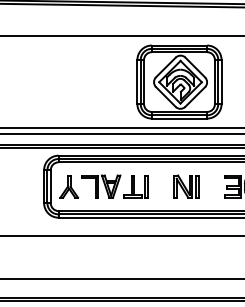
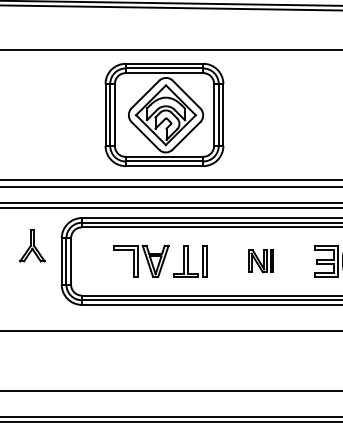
part: (179, 81) -> (164, 114), moved
part: (68, 186) -> (31, 245), moved
part: (186, 186) -> (261, 261), size x0.7

